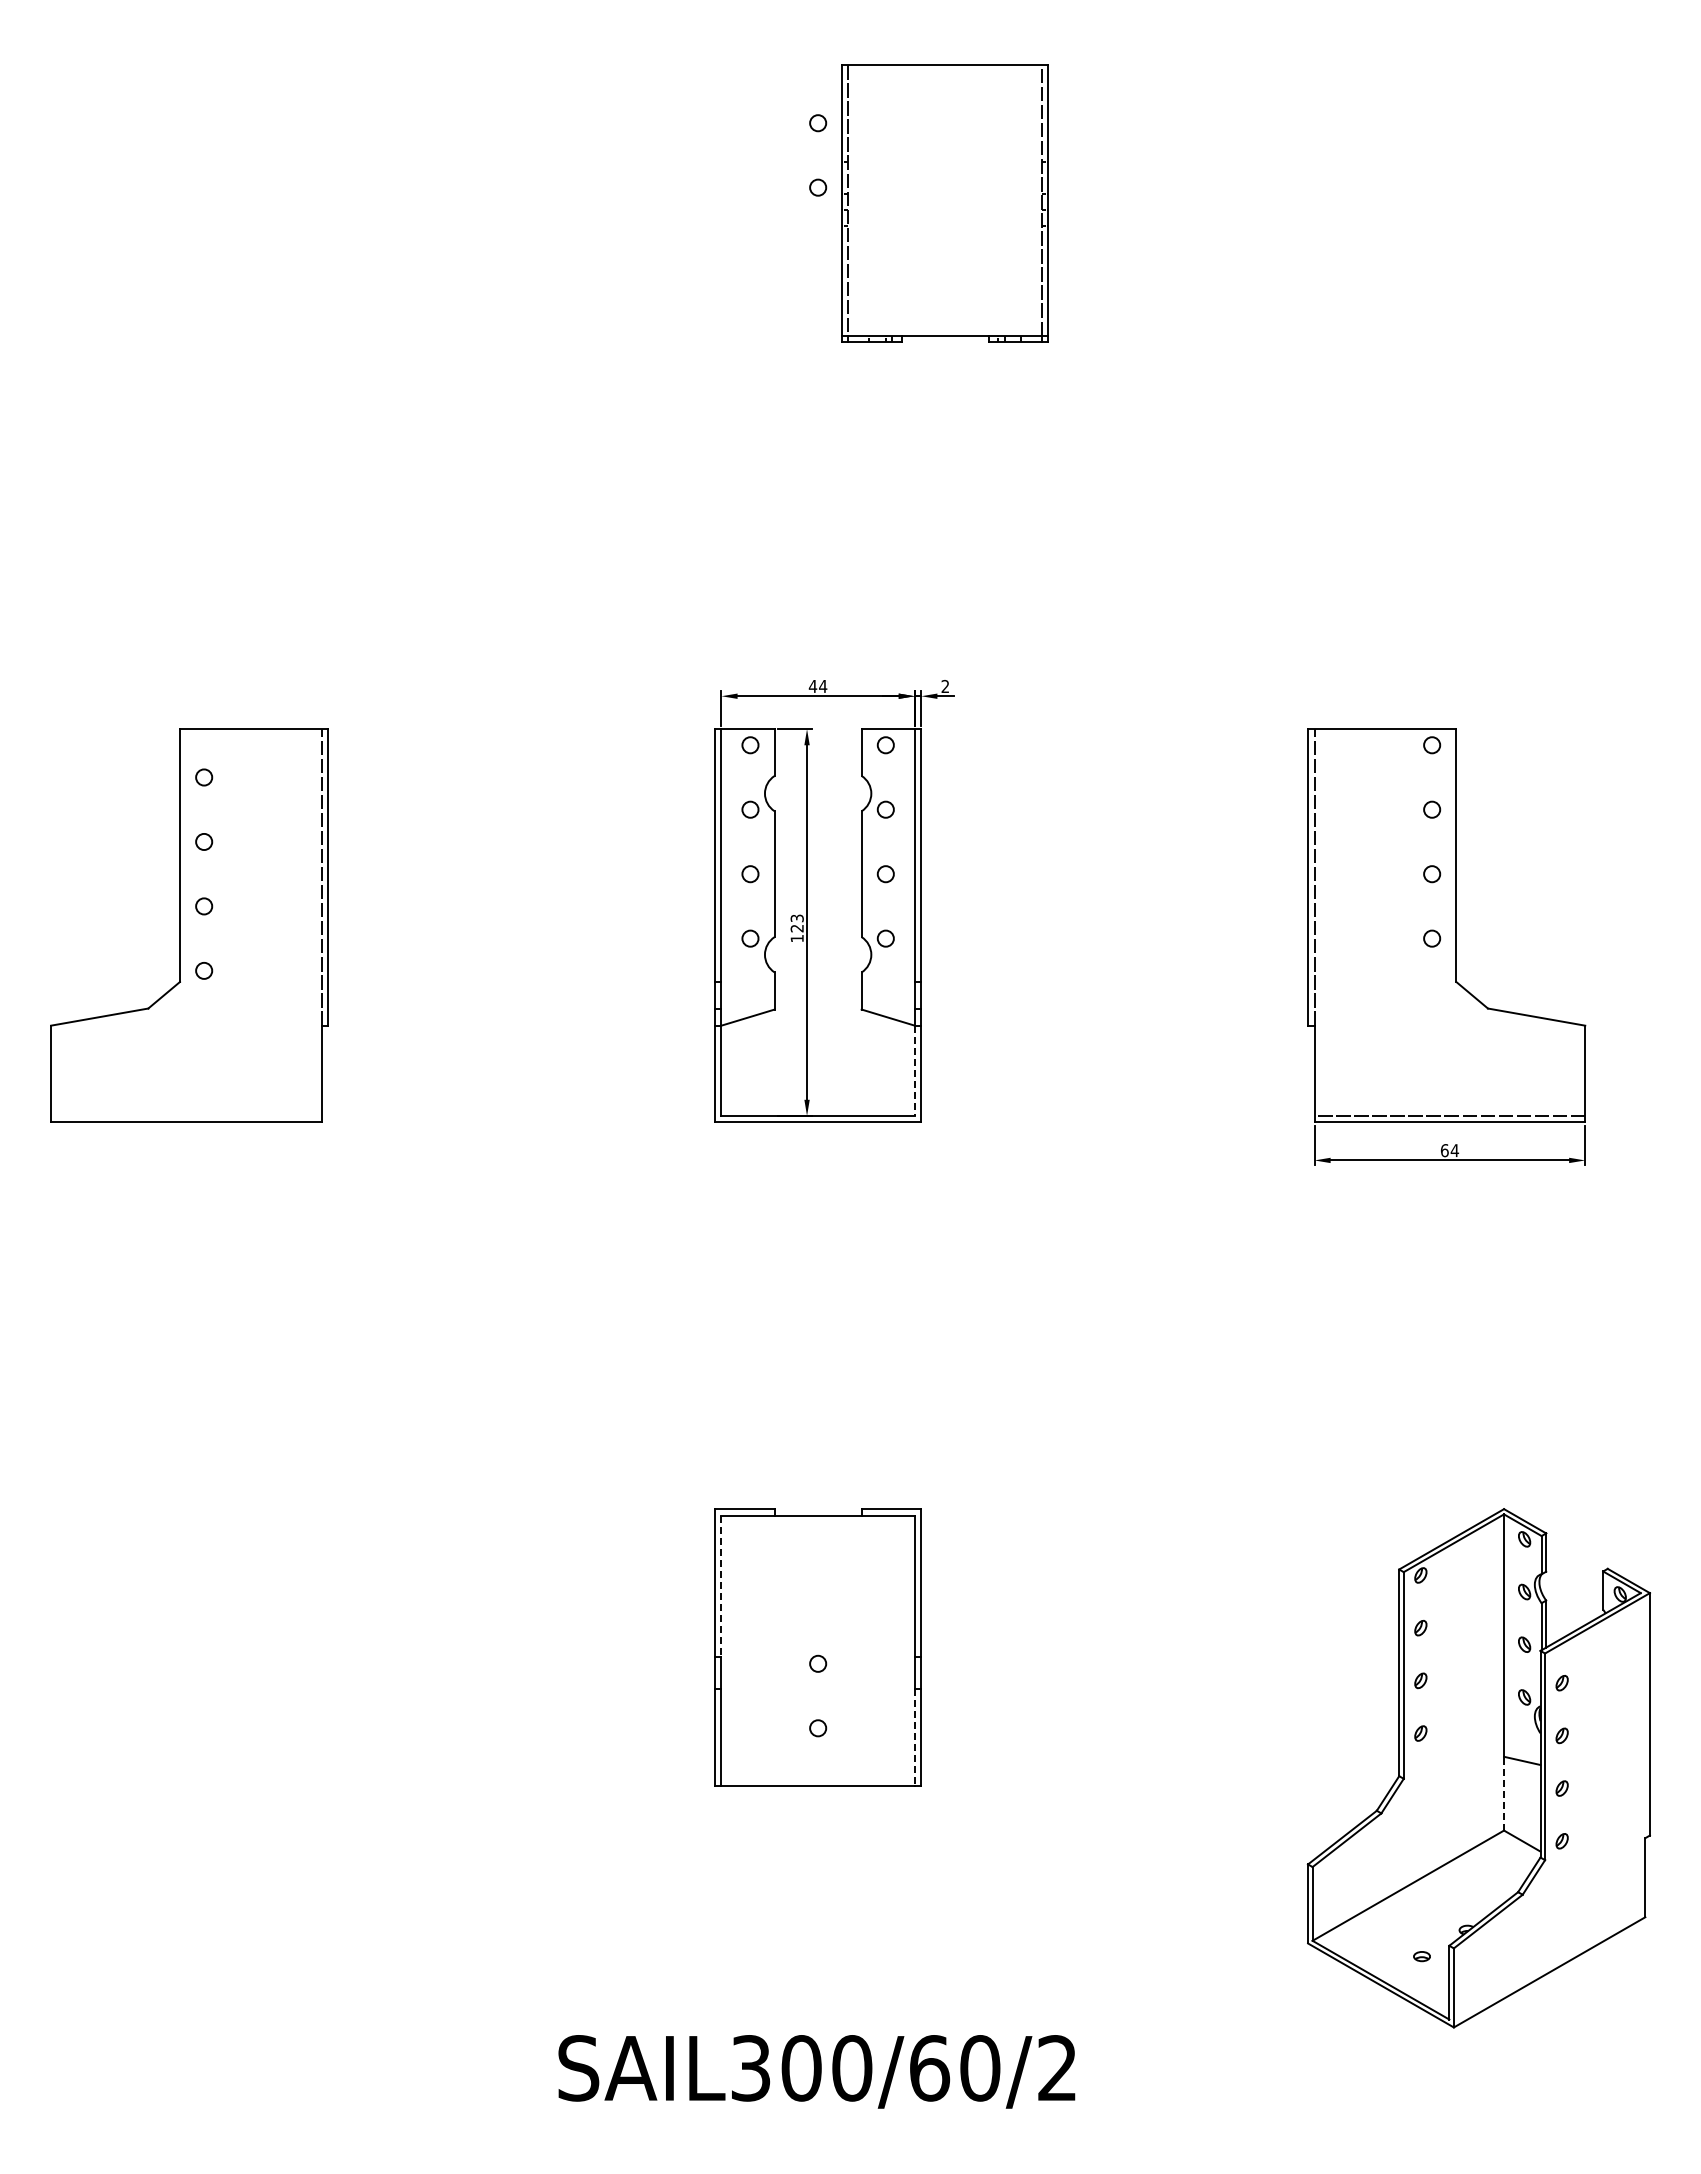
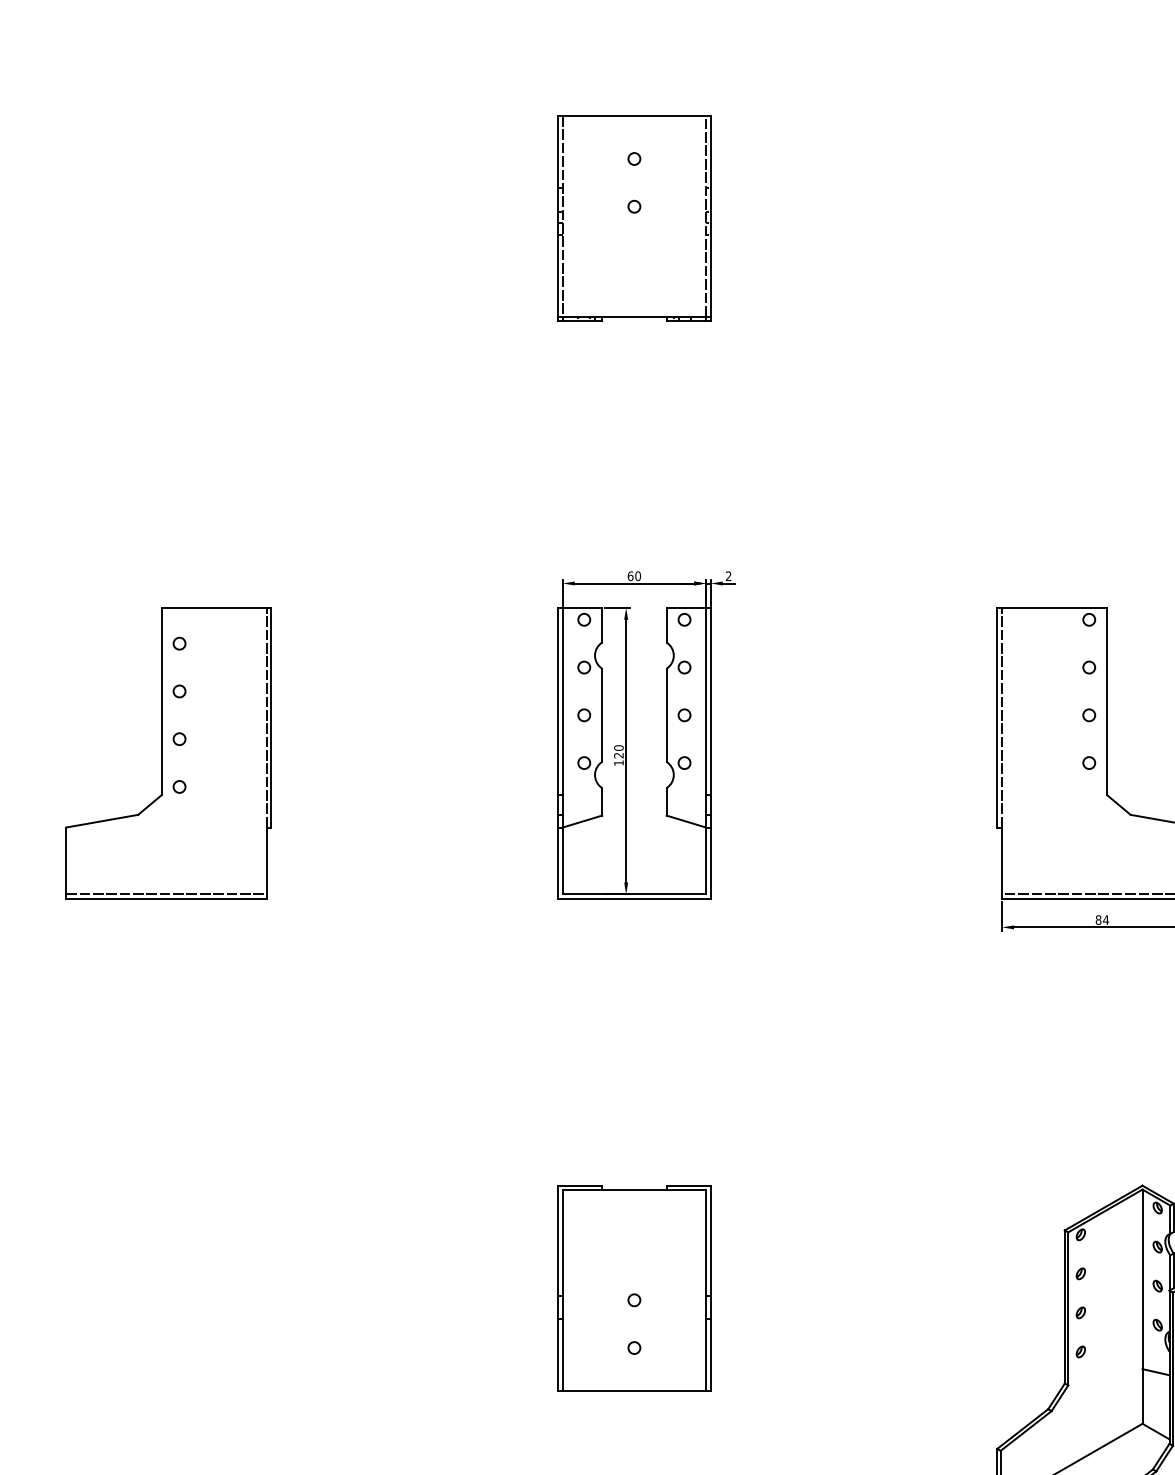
part: (944, 203) -> (633, 218), moved
text: (817, 686) -> (633, 576), 44 -> 60
text: (796, 918) -> (618, 748), 123 -> 120
line: (914, 1071) -> (705, 861), dashed -> solid
line: (186, 1115) -> (166, 894), added
text: (1444, 1150) -> (1098, 920), 64 -> 84
line: (721, 1586) -> (562, 1243), dashed -> solid
line: (914, 1737) -> (705, 1354), dashed -> solid
line: (1504, 1793) -> (1142, 1396), dashed -> solid

